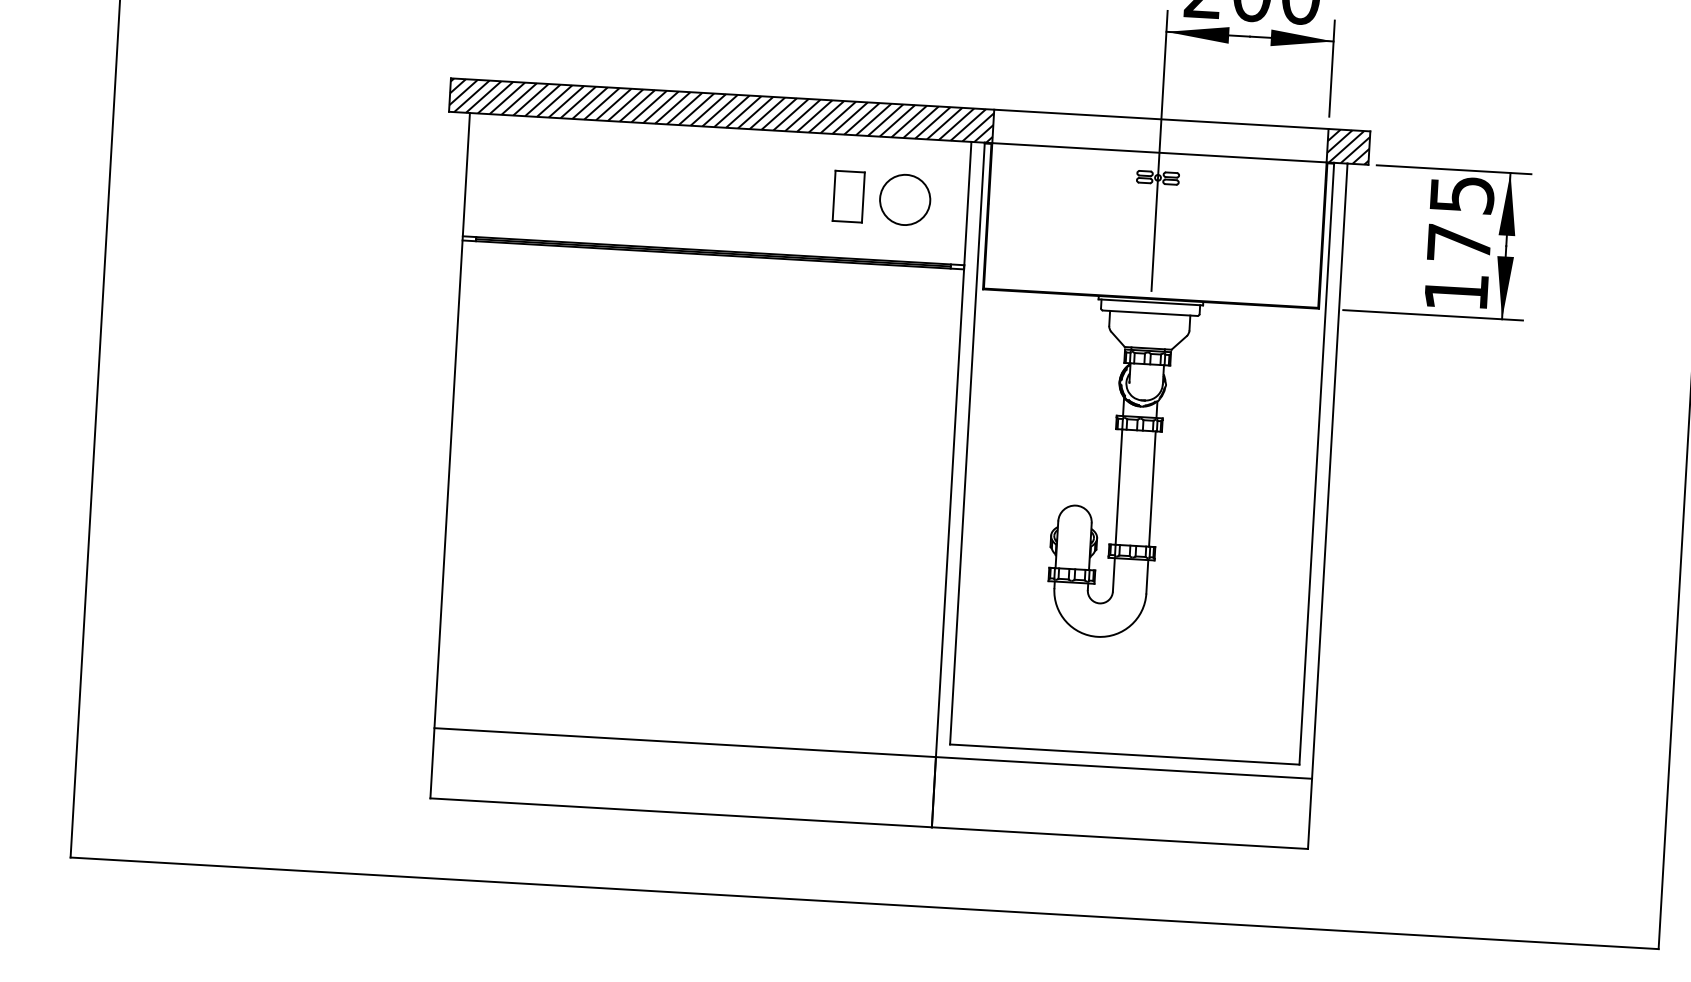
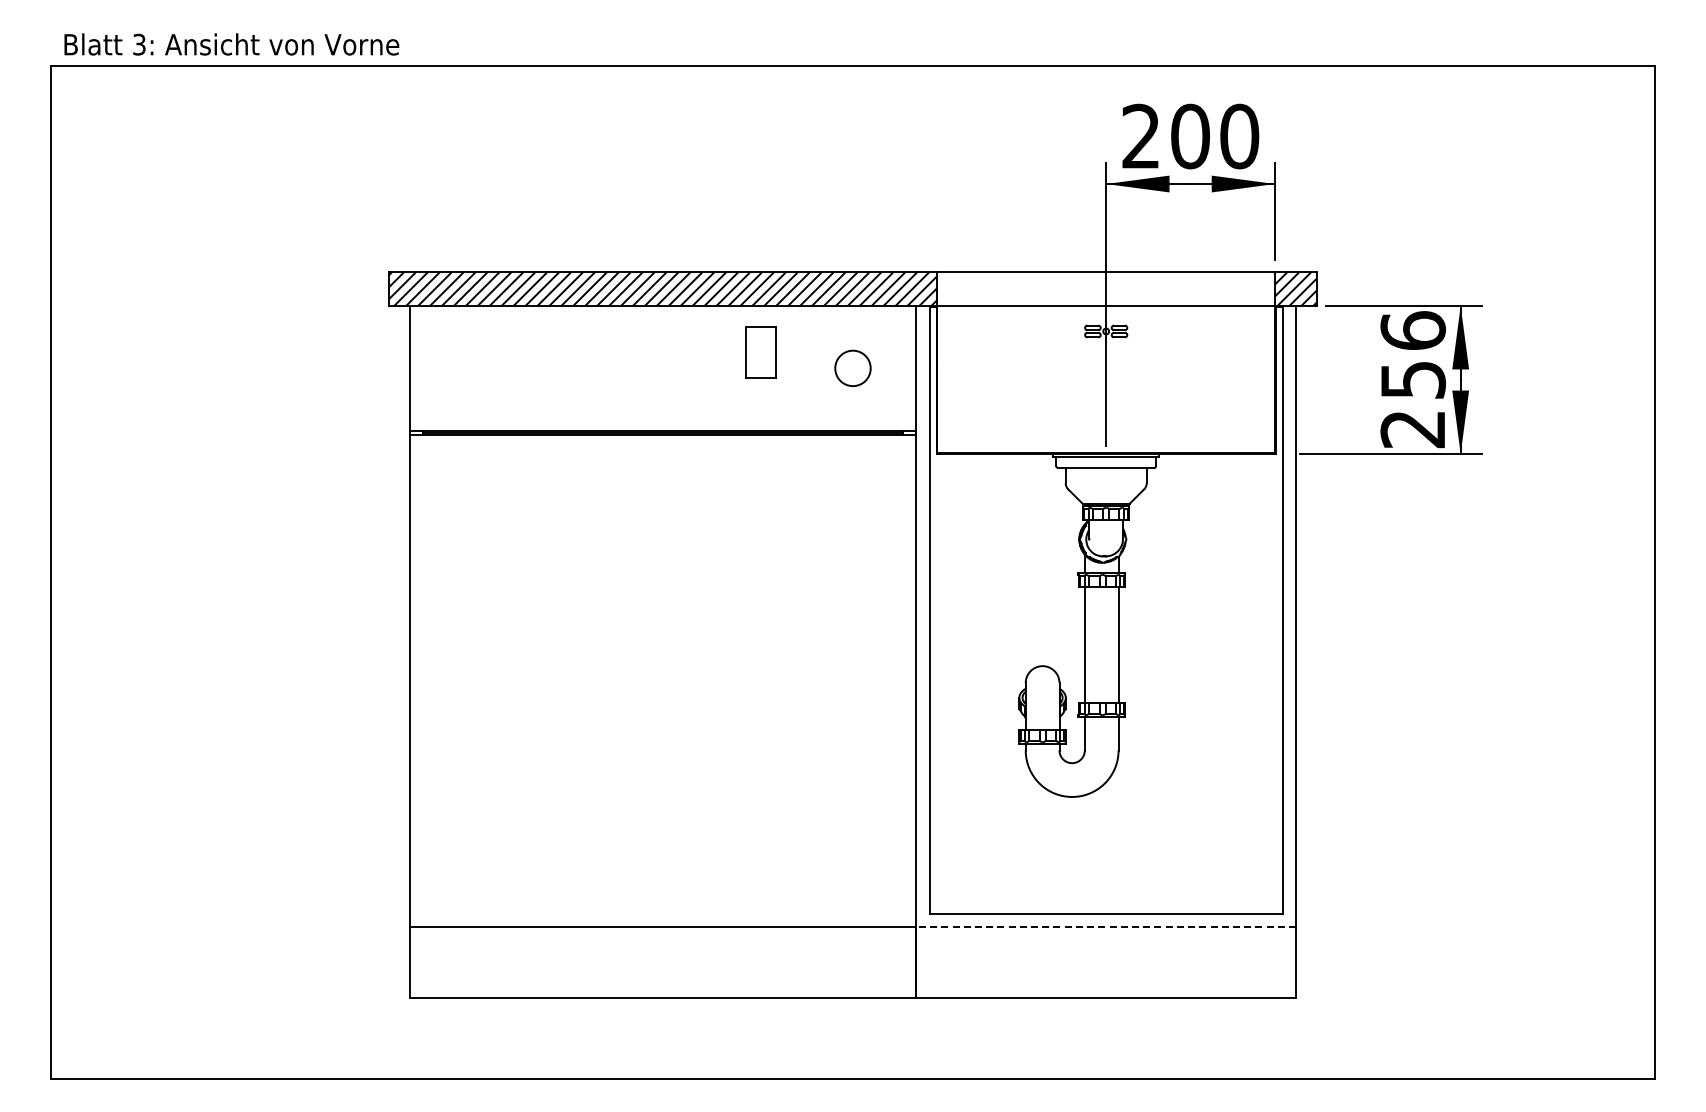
part: (848, 196) -> (760, 352), moved
circle: (904, 200) -> (852, 368), size x0.7
text: (1459, 242) -> (1413, 379), 175 -> 256
line: (1124, 768) -> (1106, 927), solid -> dashed

